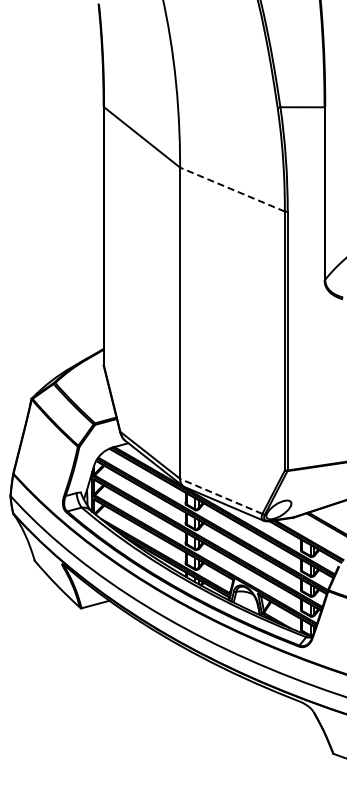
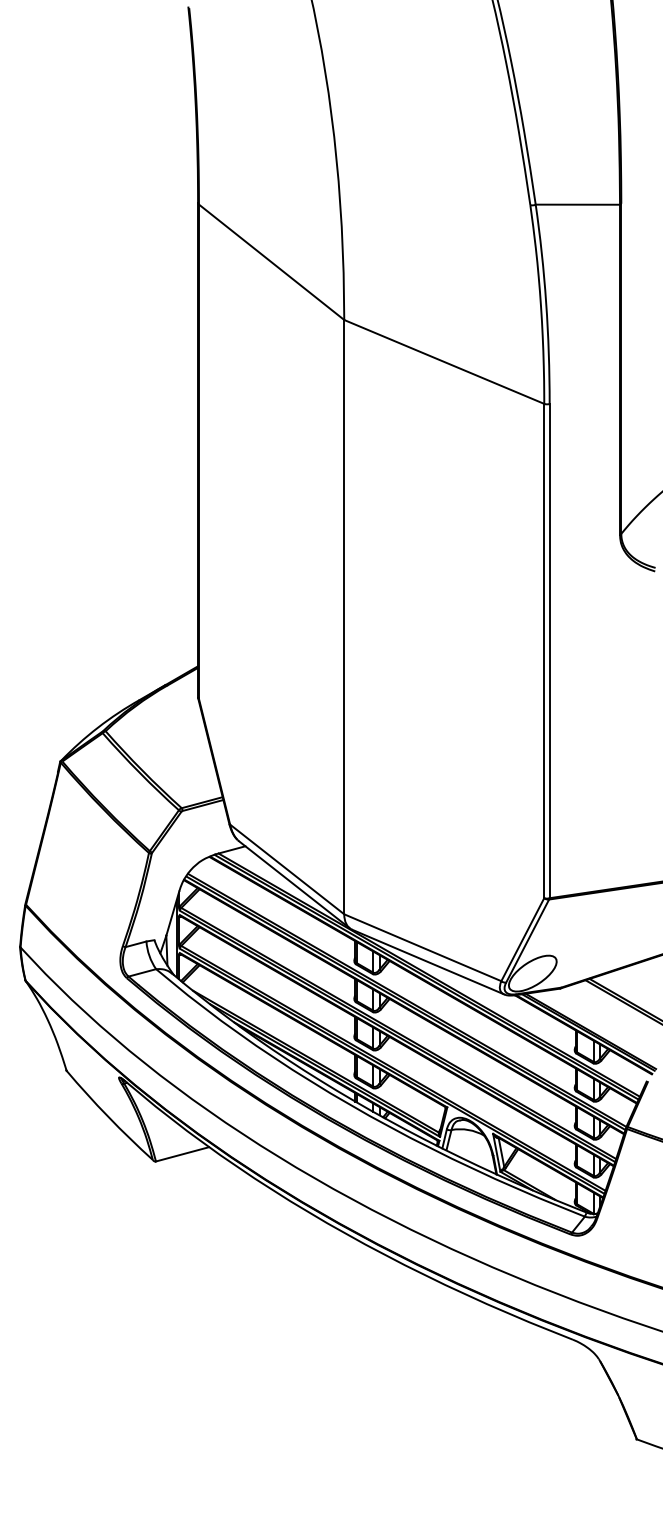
line: (232, 189) -> (444, 361), dashed -> solid
line: (221, 496) -> (423, 947), dashed -> solid

